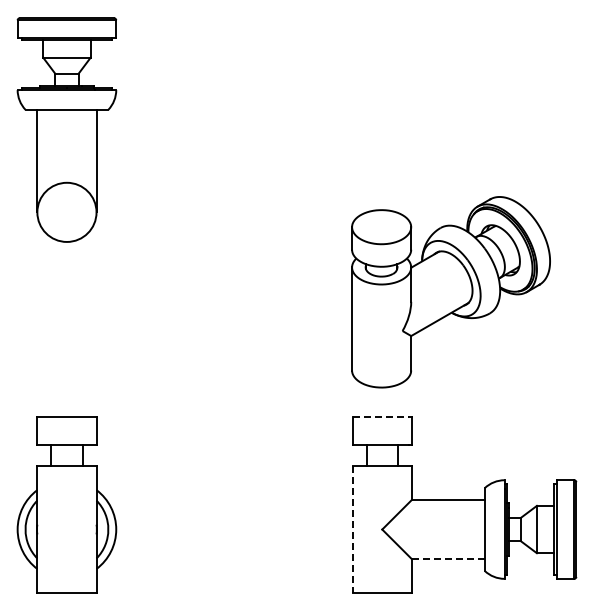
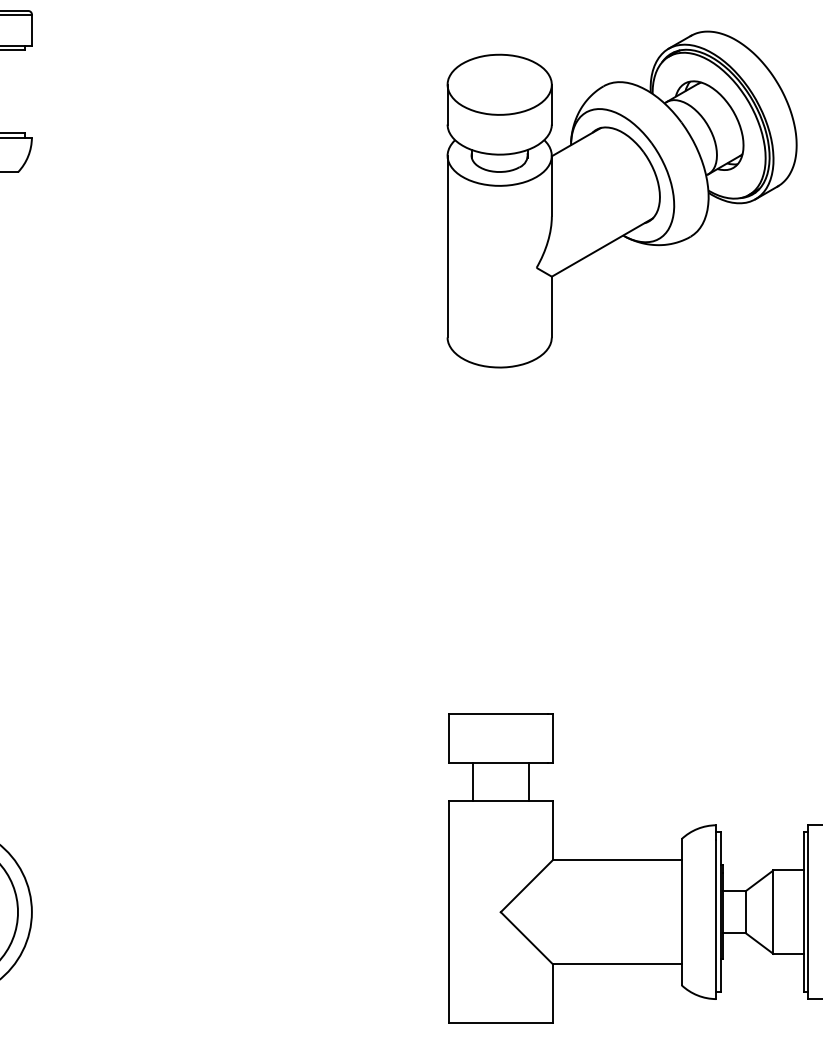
part: (450, 292) -> (621, 199), moved
line: (381, 417) -> (499, 714), dashed -> solid
line: (352, 530) -> (448, 913), dashed -> solid
line: (448, 559) -> (617, 964), dashed -> solid

